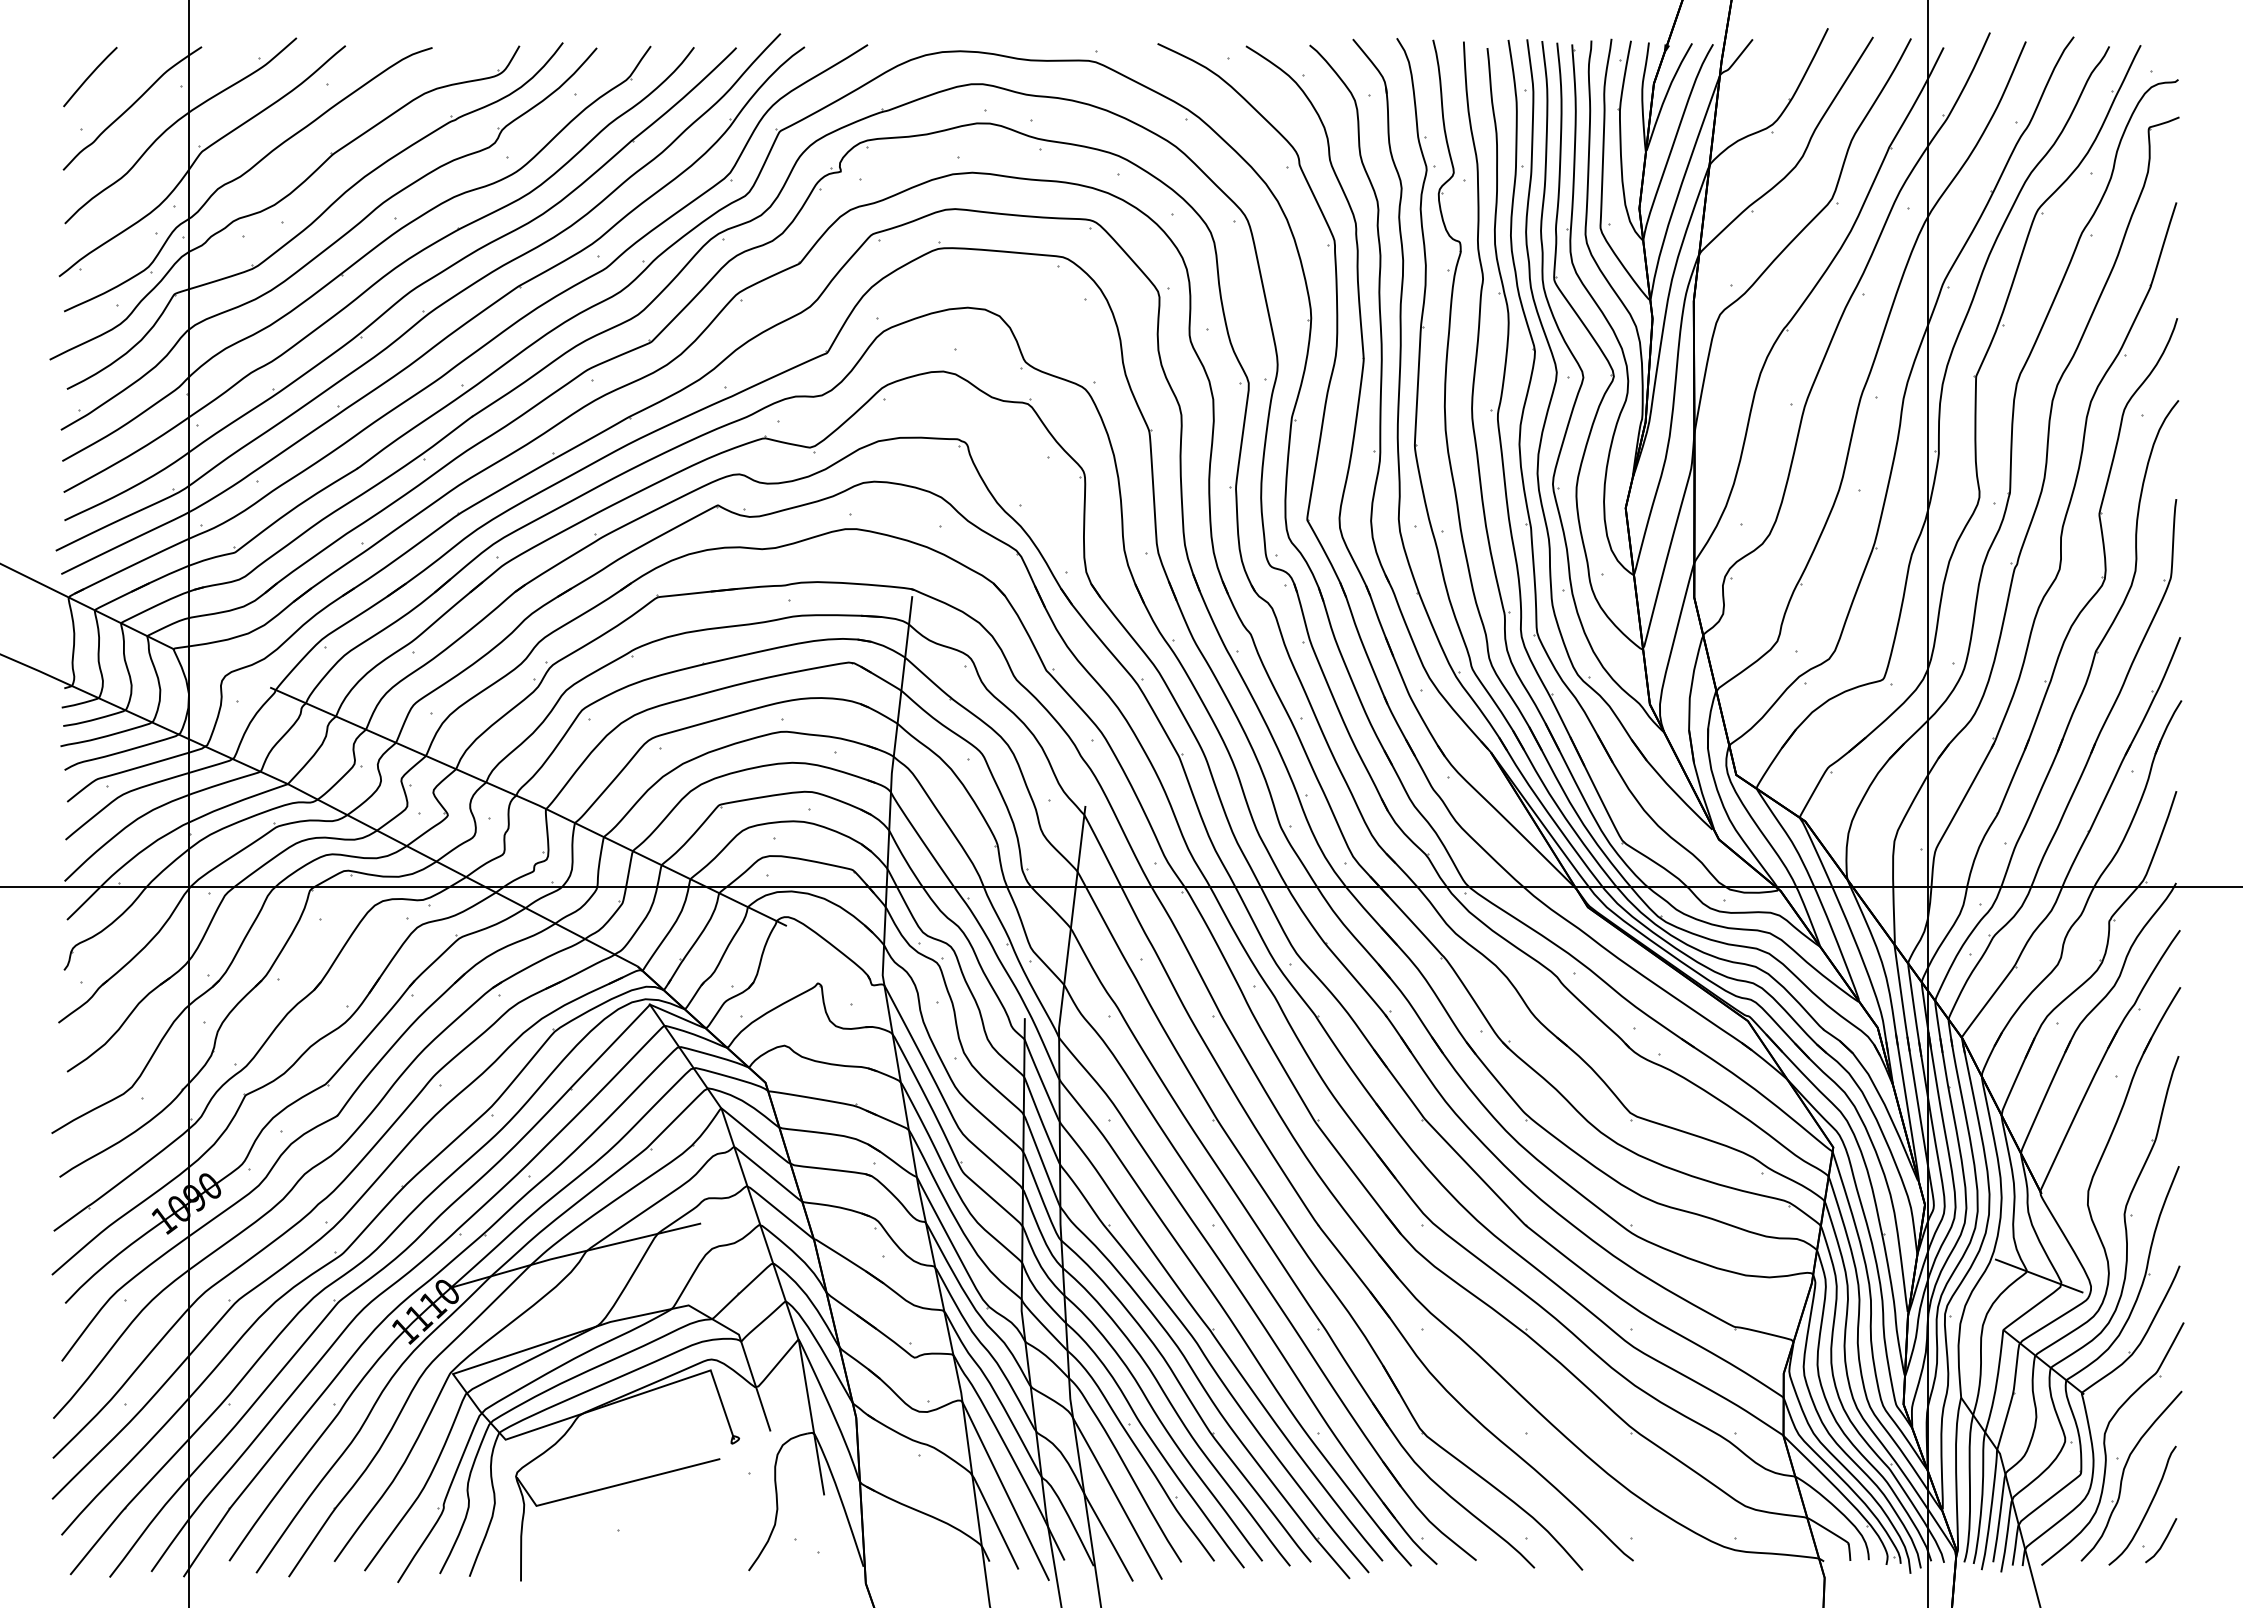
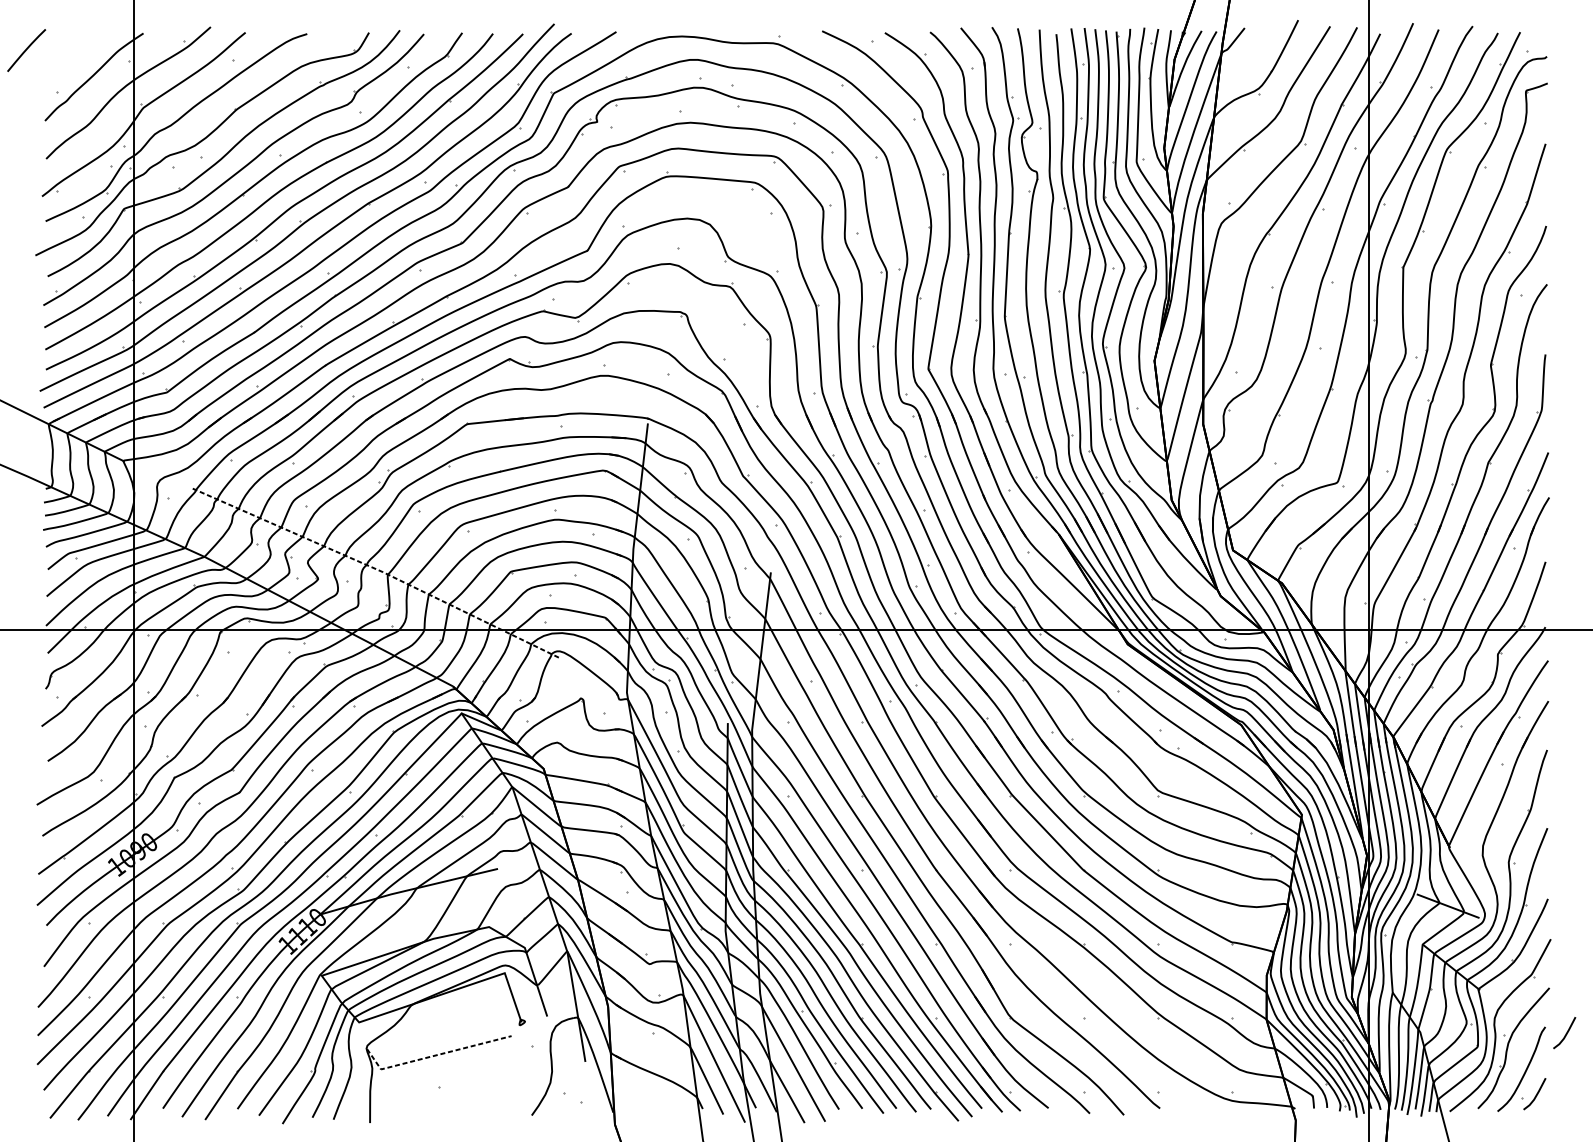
curve: (90, 76) -> (26, 50), moved
line: (530, 802) -> (376, 569), solid -> dashed
line: (2205, 1454) -> (1566, 1032), added
line: (610, 1486) -> (433, 1055), solid -> dashed

